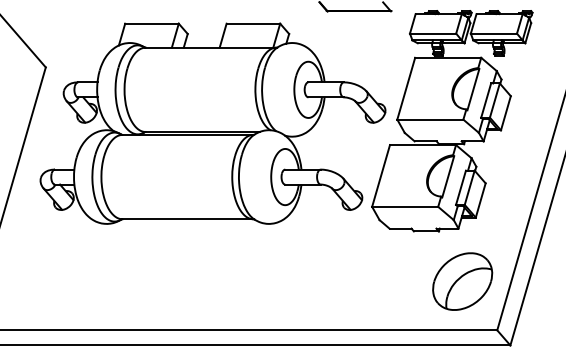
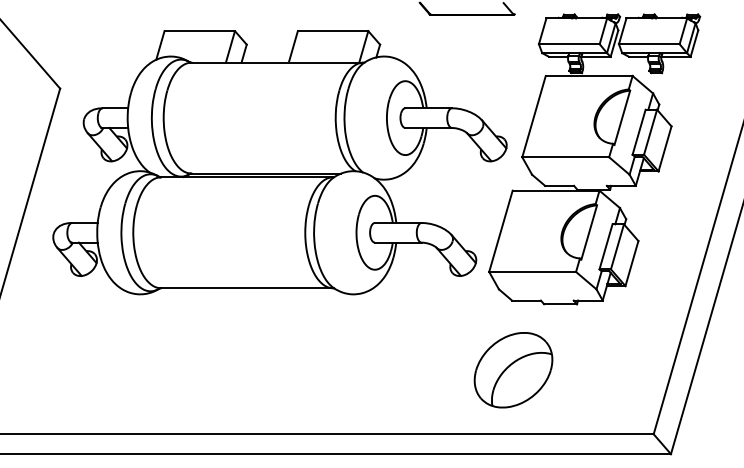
part: (462, 281) -> (513, 370), moved

